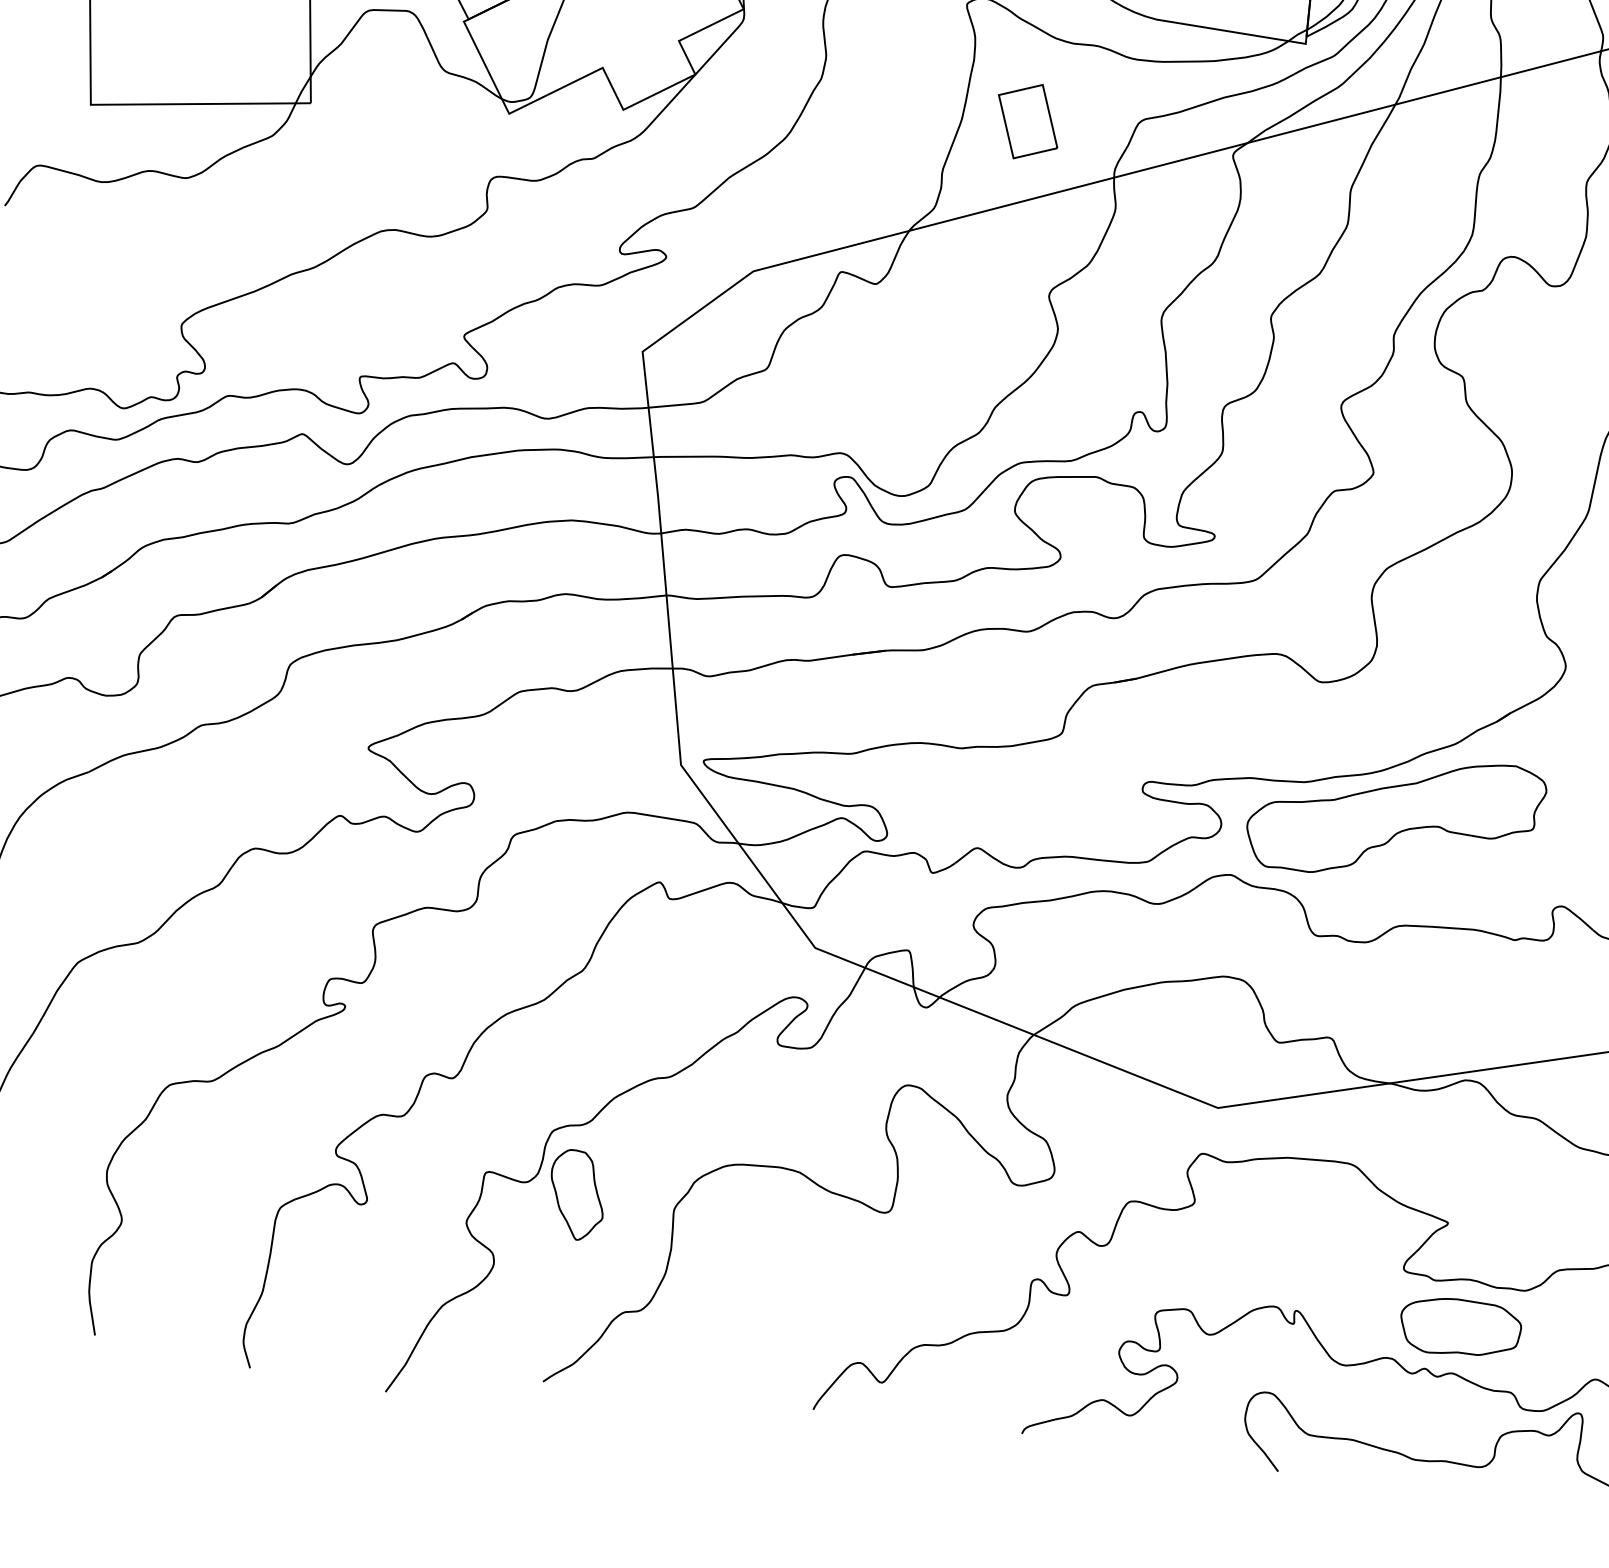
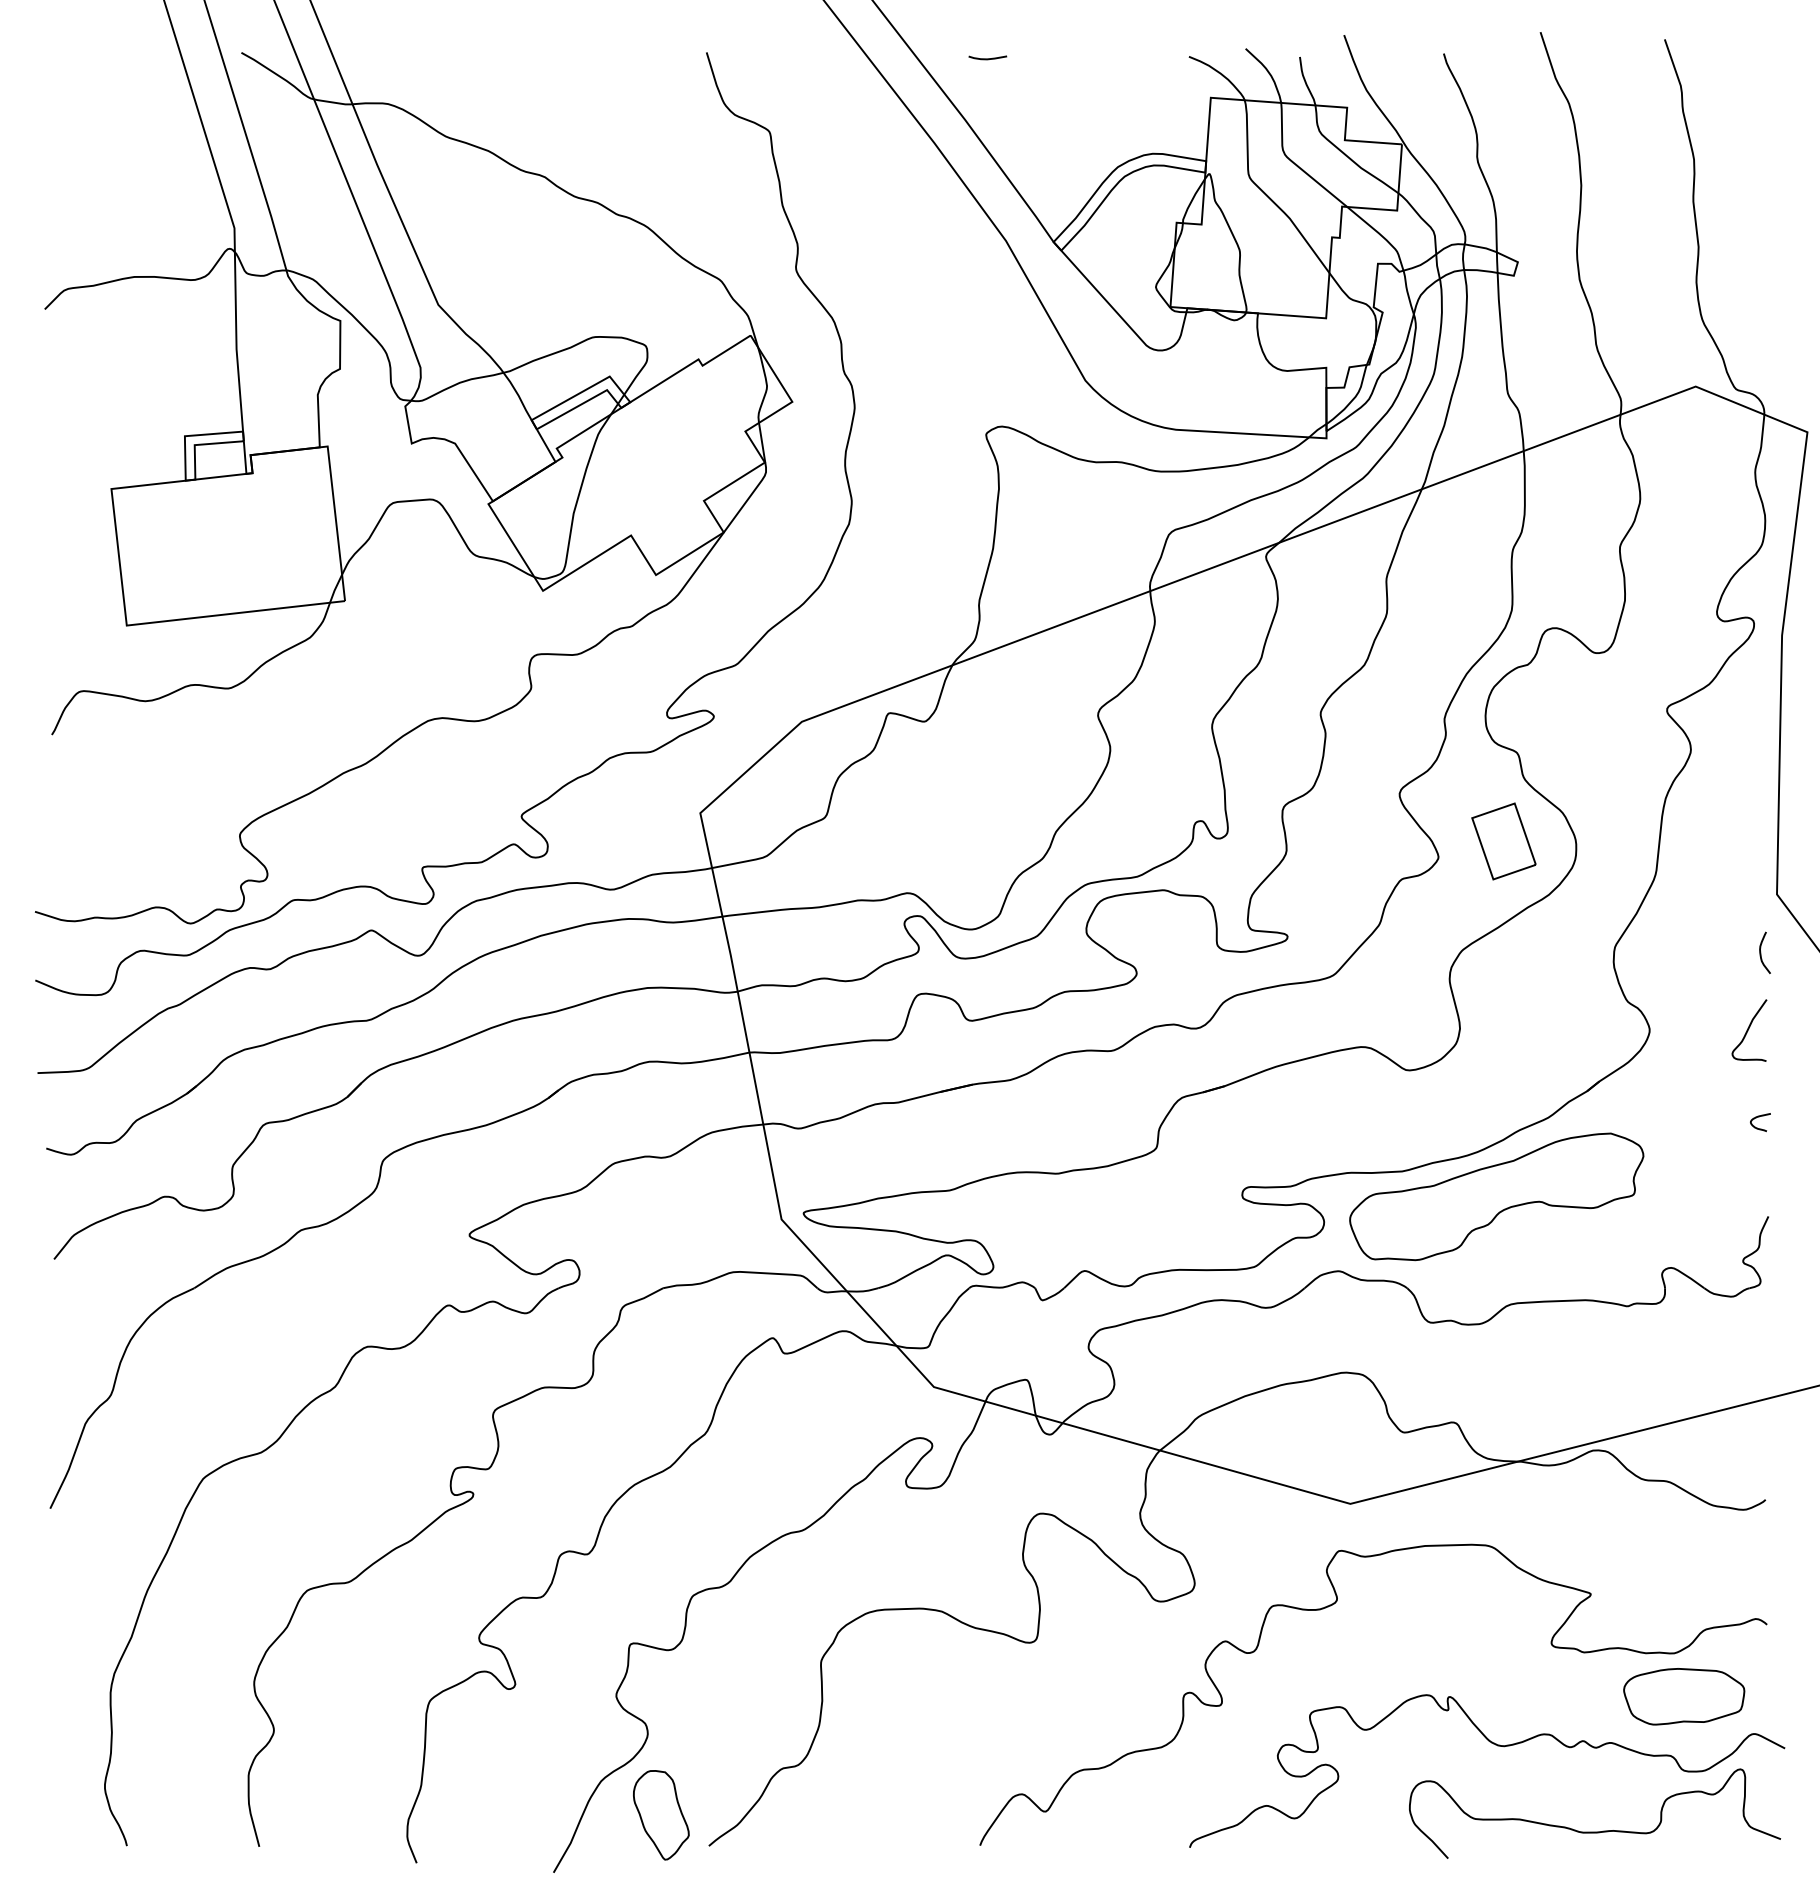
part: (1027, 121) -> (1503, 841), moved
part: (577, 1195) -> (661, 1815), moved
part: (1460, 1327) -> (1684, 1696), moved

